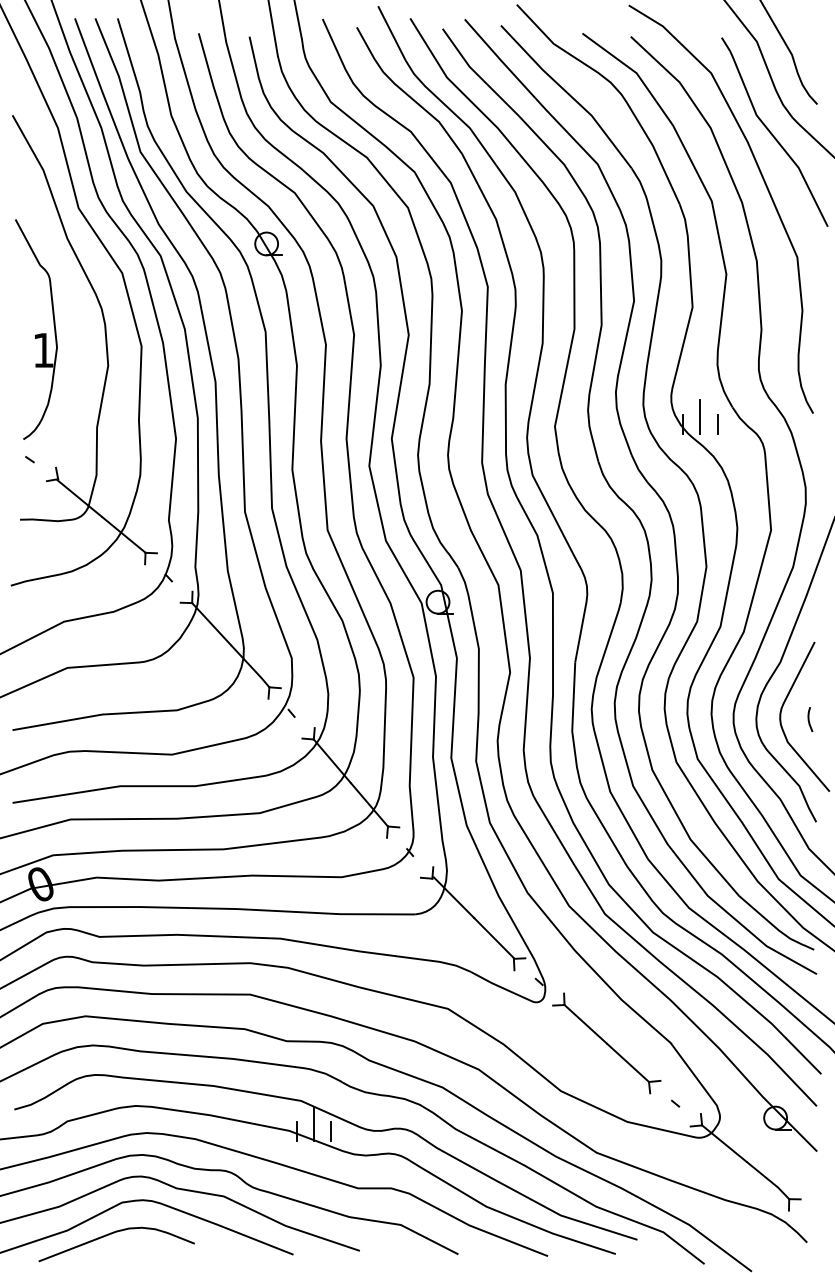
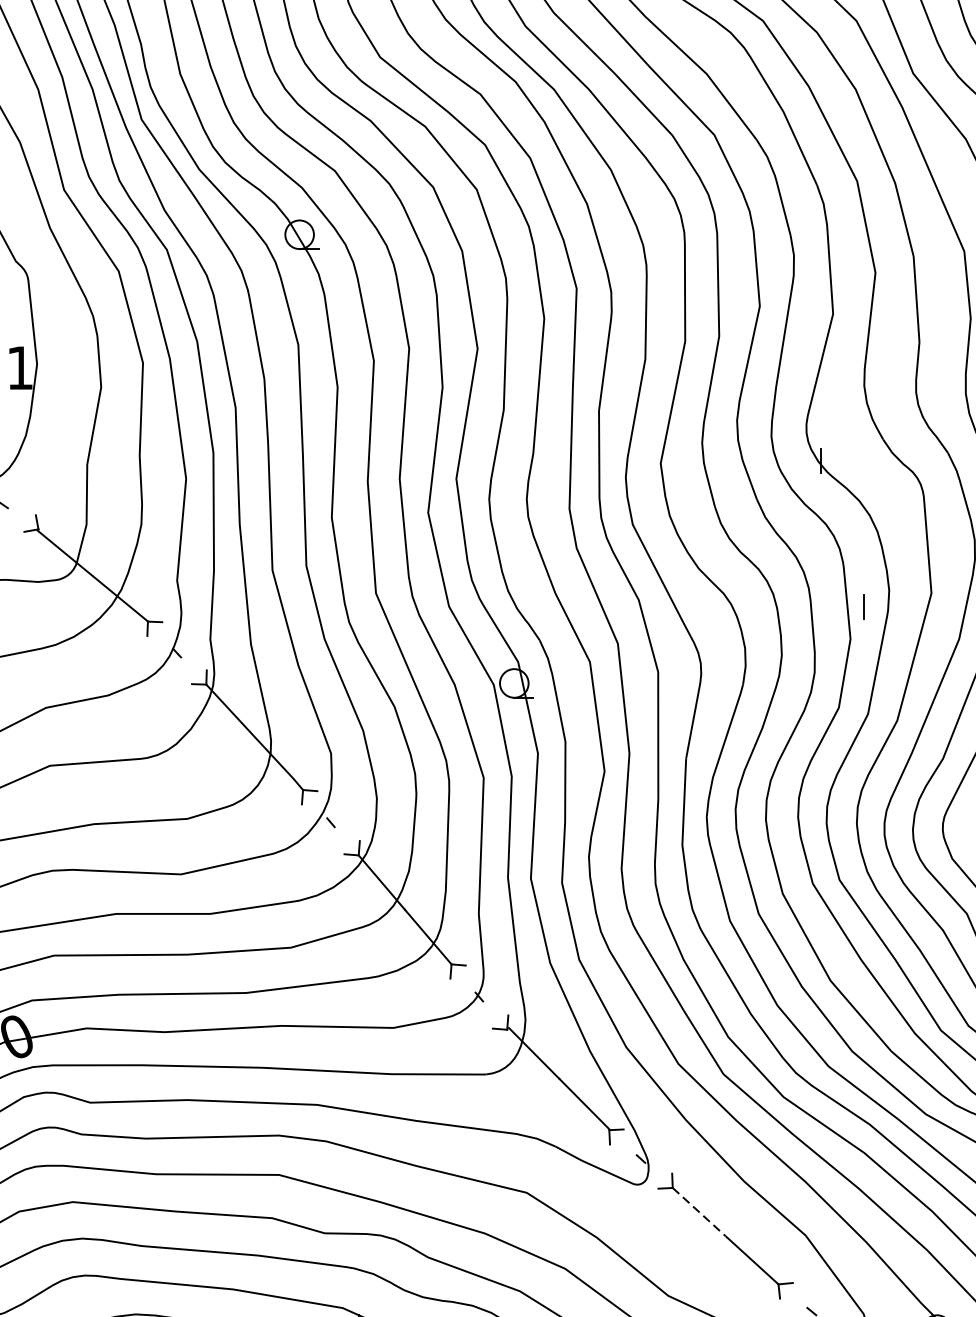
line: (700, 416) -> (843, 450), removed
line: (717, 424) -> (864, 607), moved
line: (585, 1024) -> (698, 1212), solid -> dashed

